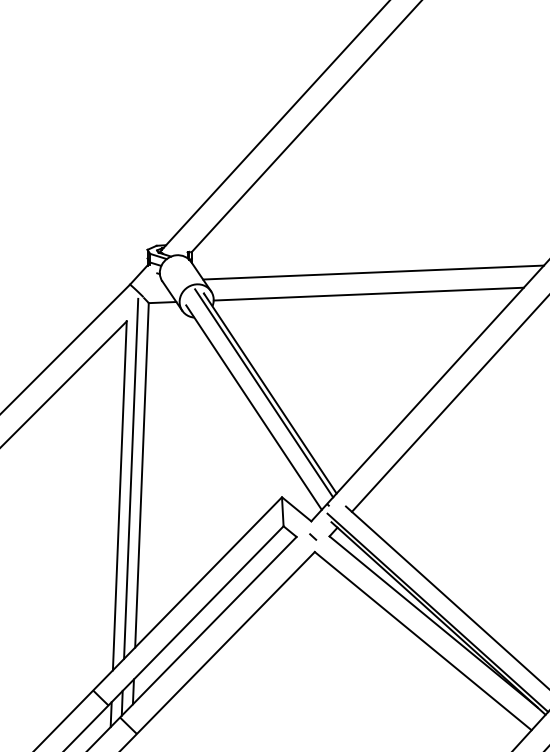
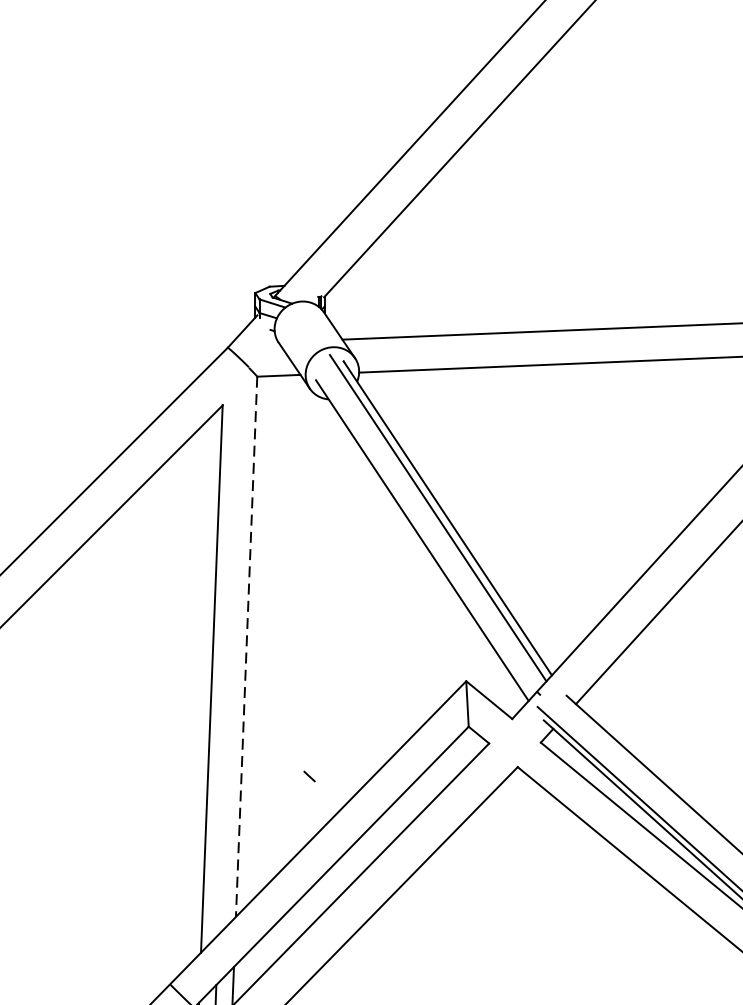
line: (141, 475) -> (245, 647), solid -> dashed
line: (131, 478) -> (230, 651), removed
curve: (313, 536) -> (310, 775), moved

